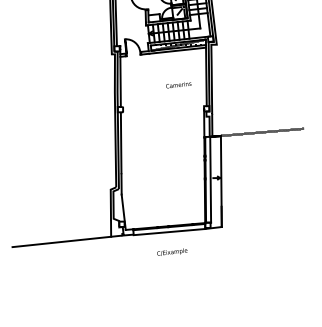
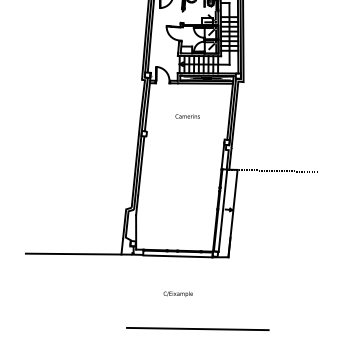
text: (178, 84) -> (187, 116), moved
text: (171, 251) -> (177, 293), moved
line: (198, 304) -> (197, 328), added

